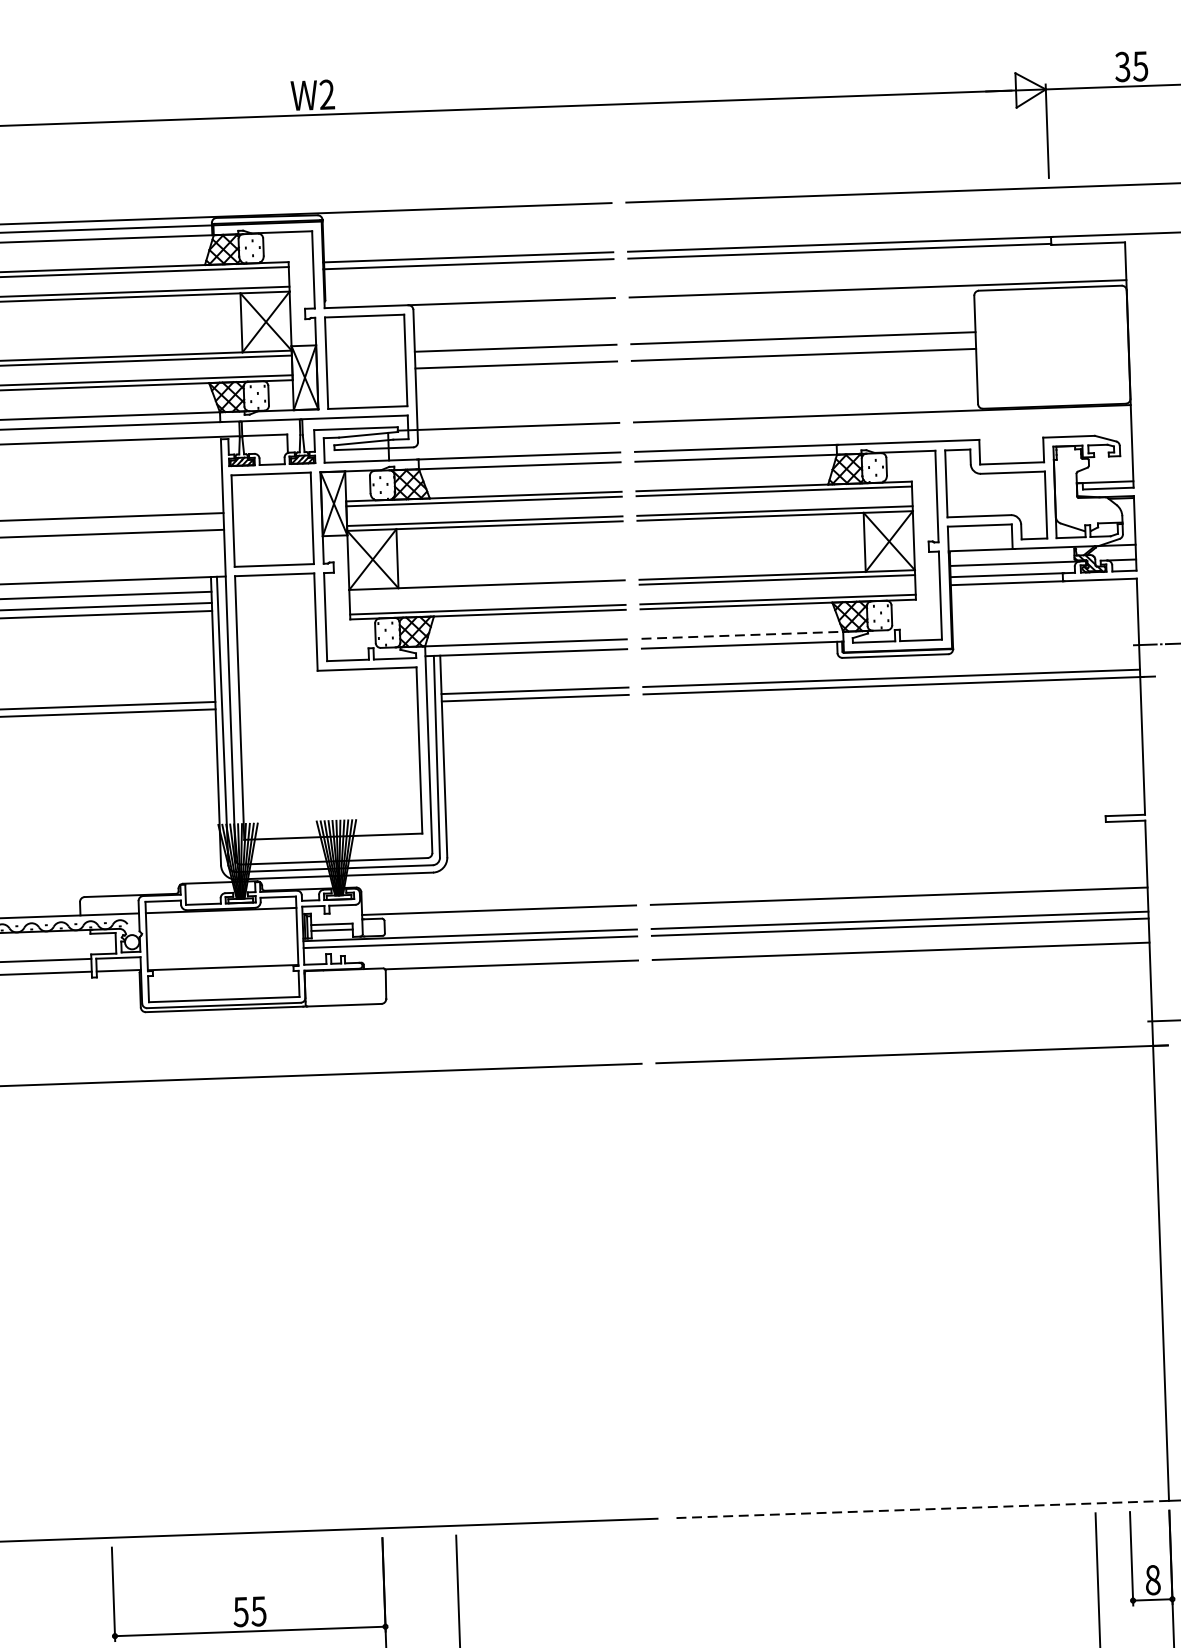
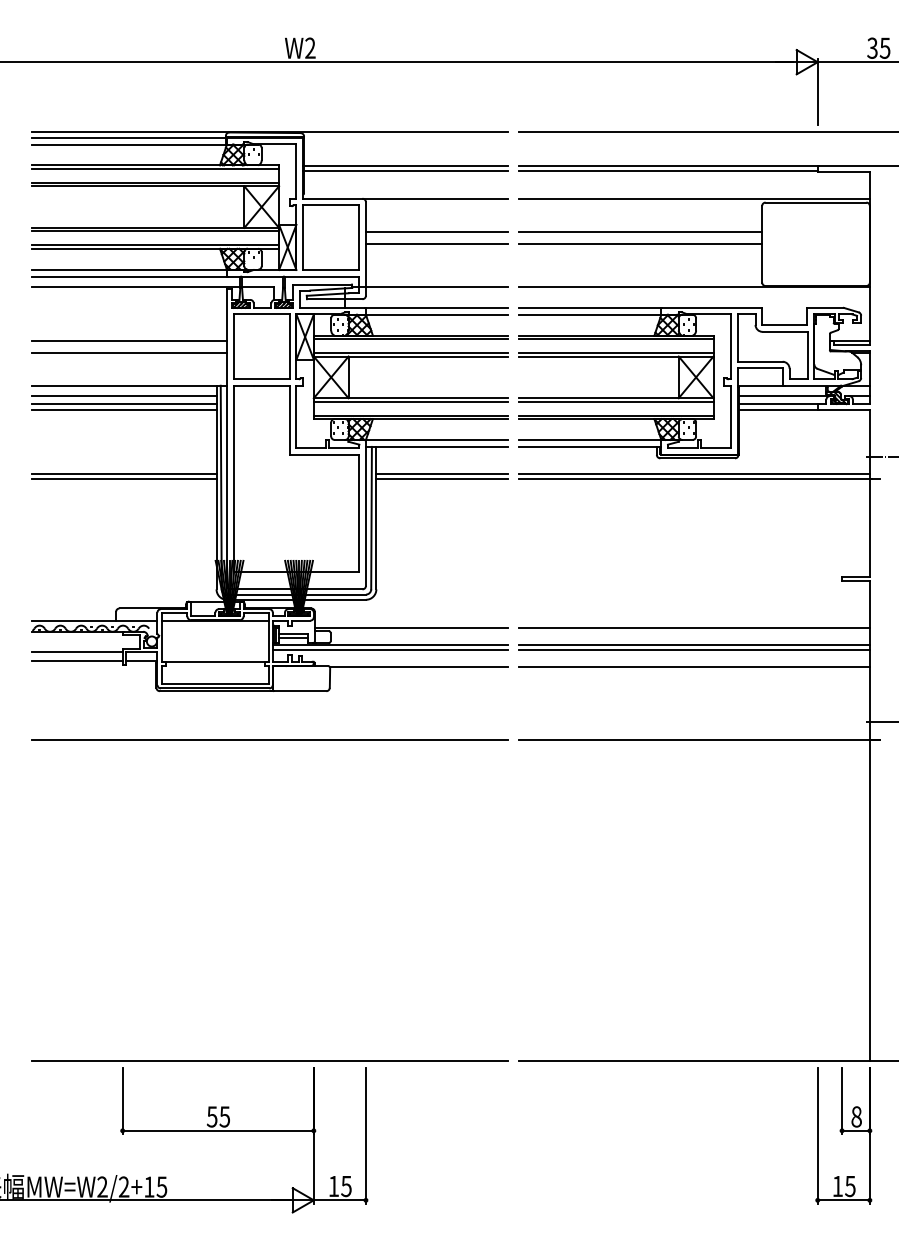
line: (486, 589) -> (410, 401), added
line: (744, 634) -> (591, 439), dashed -> solid
line: (919, 1509) -> (693, 1061), dashed -> solid

